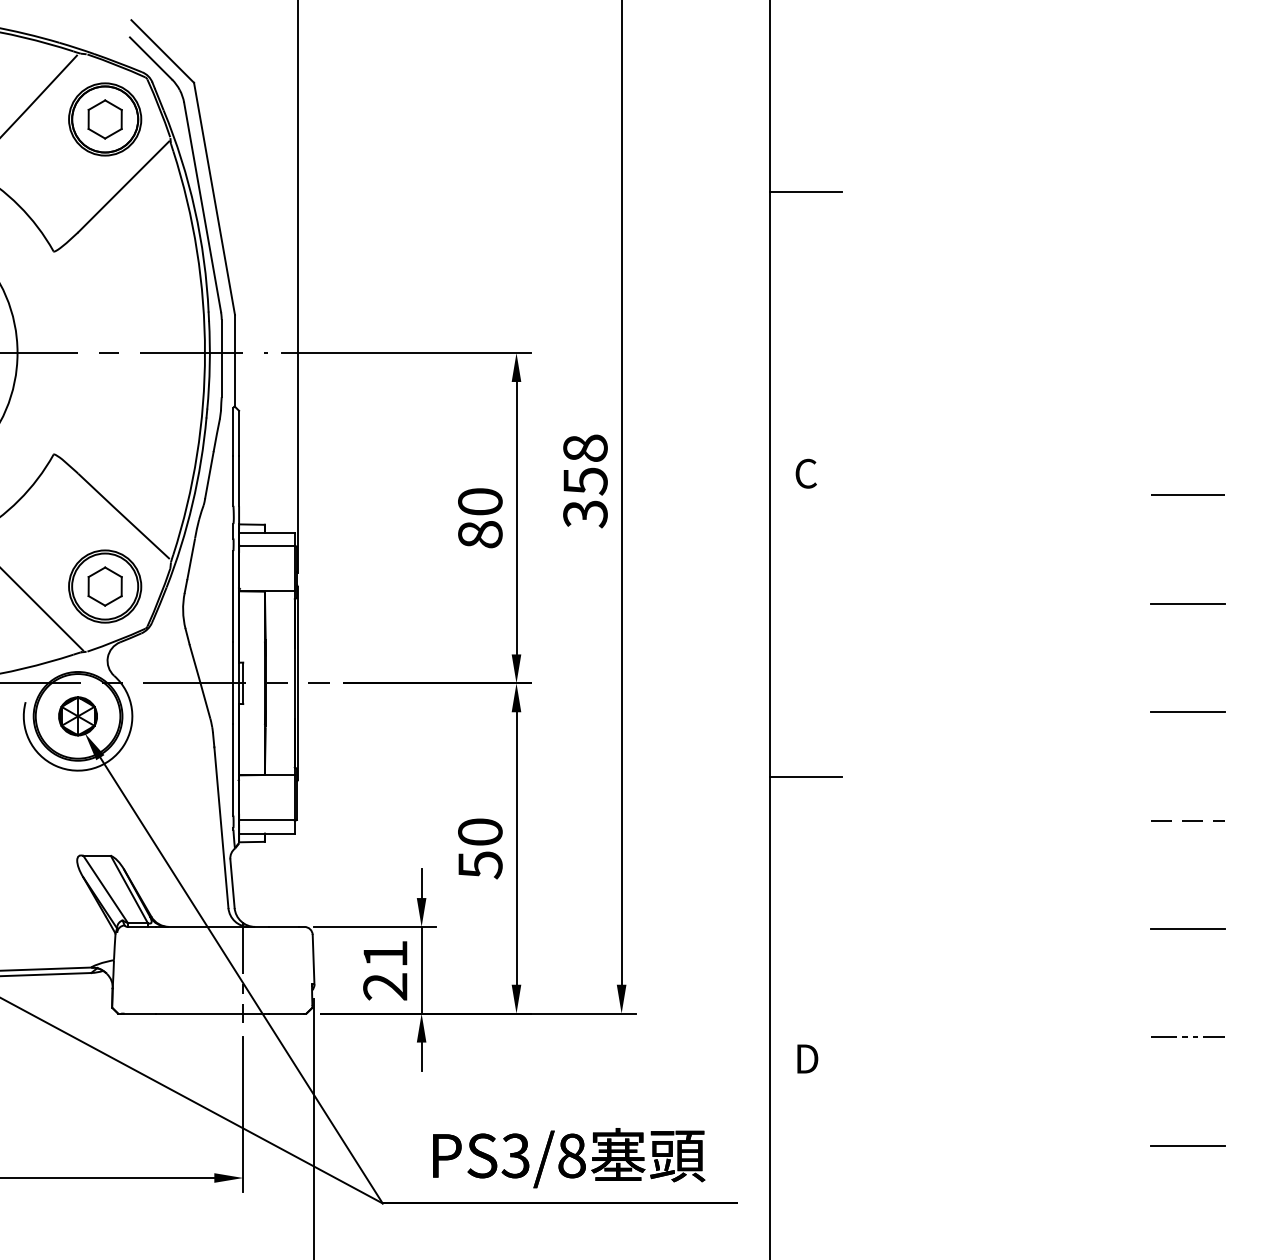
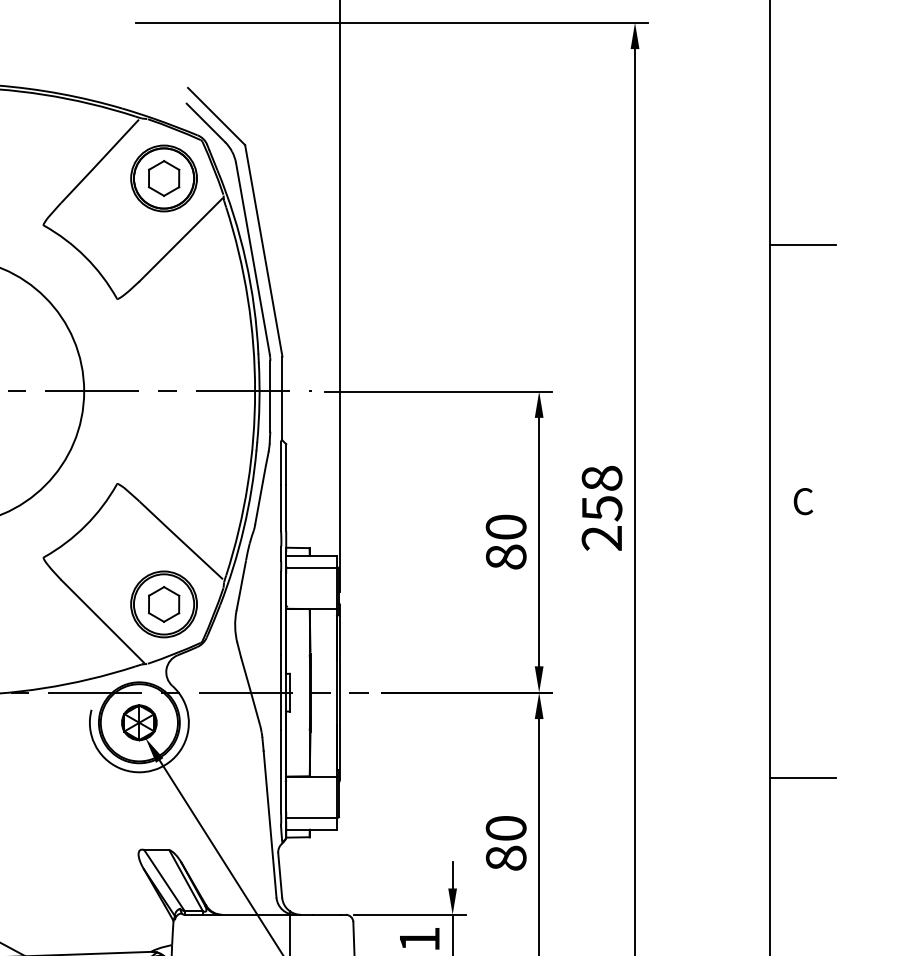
text: (585, 514) -> (602, 538), 358 -> 258
text: (480, 865) -> (506, 858), 50 -> 80

